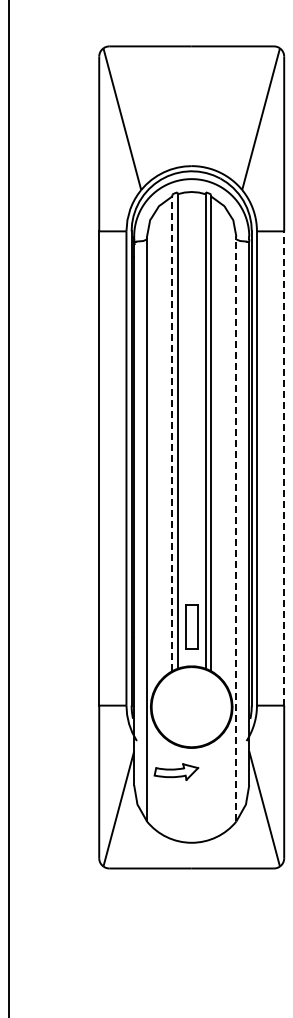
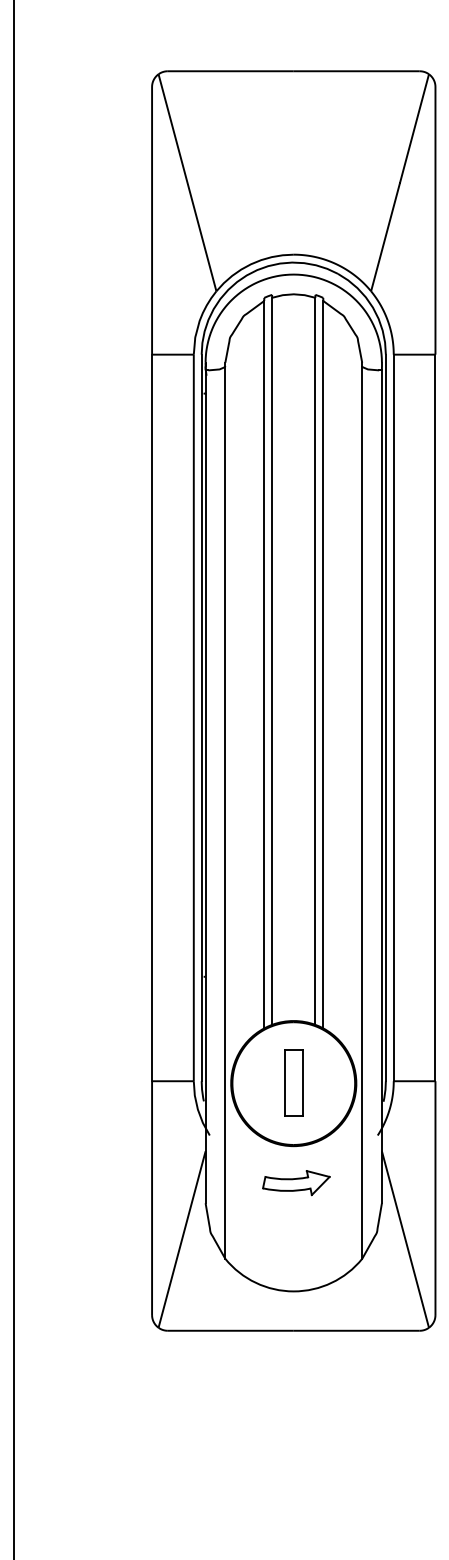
line: (172, 433) -> (264, 664), dashed -> solid
line: (284, 468) -> (435, 717), dashed -> solid
line: (236, 529) -> (362, 811), dashed -> solid
part: (191, 626) -> (293, 1082), moved
part: (176, 771) -> (296, 1182), moved

